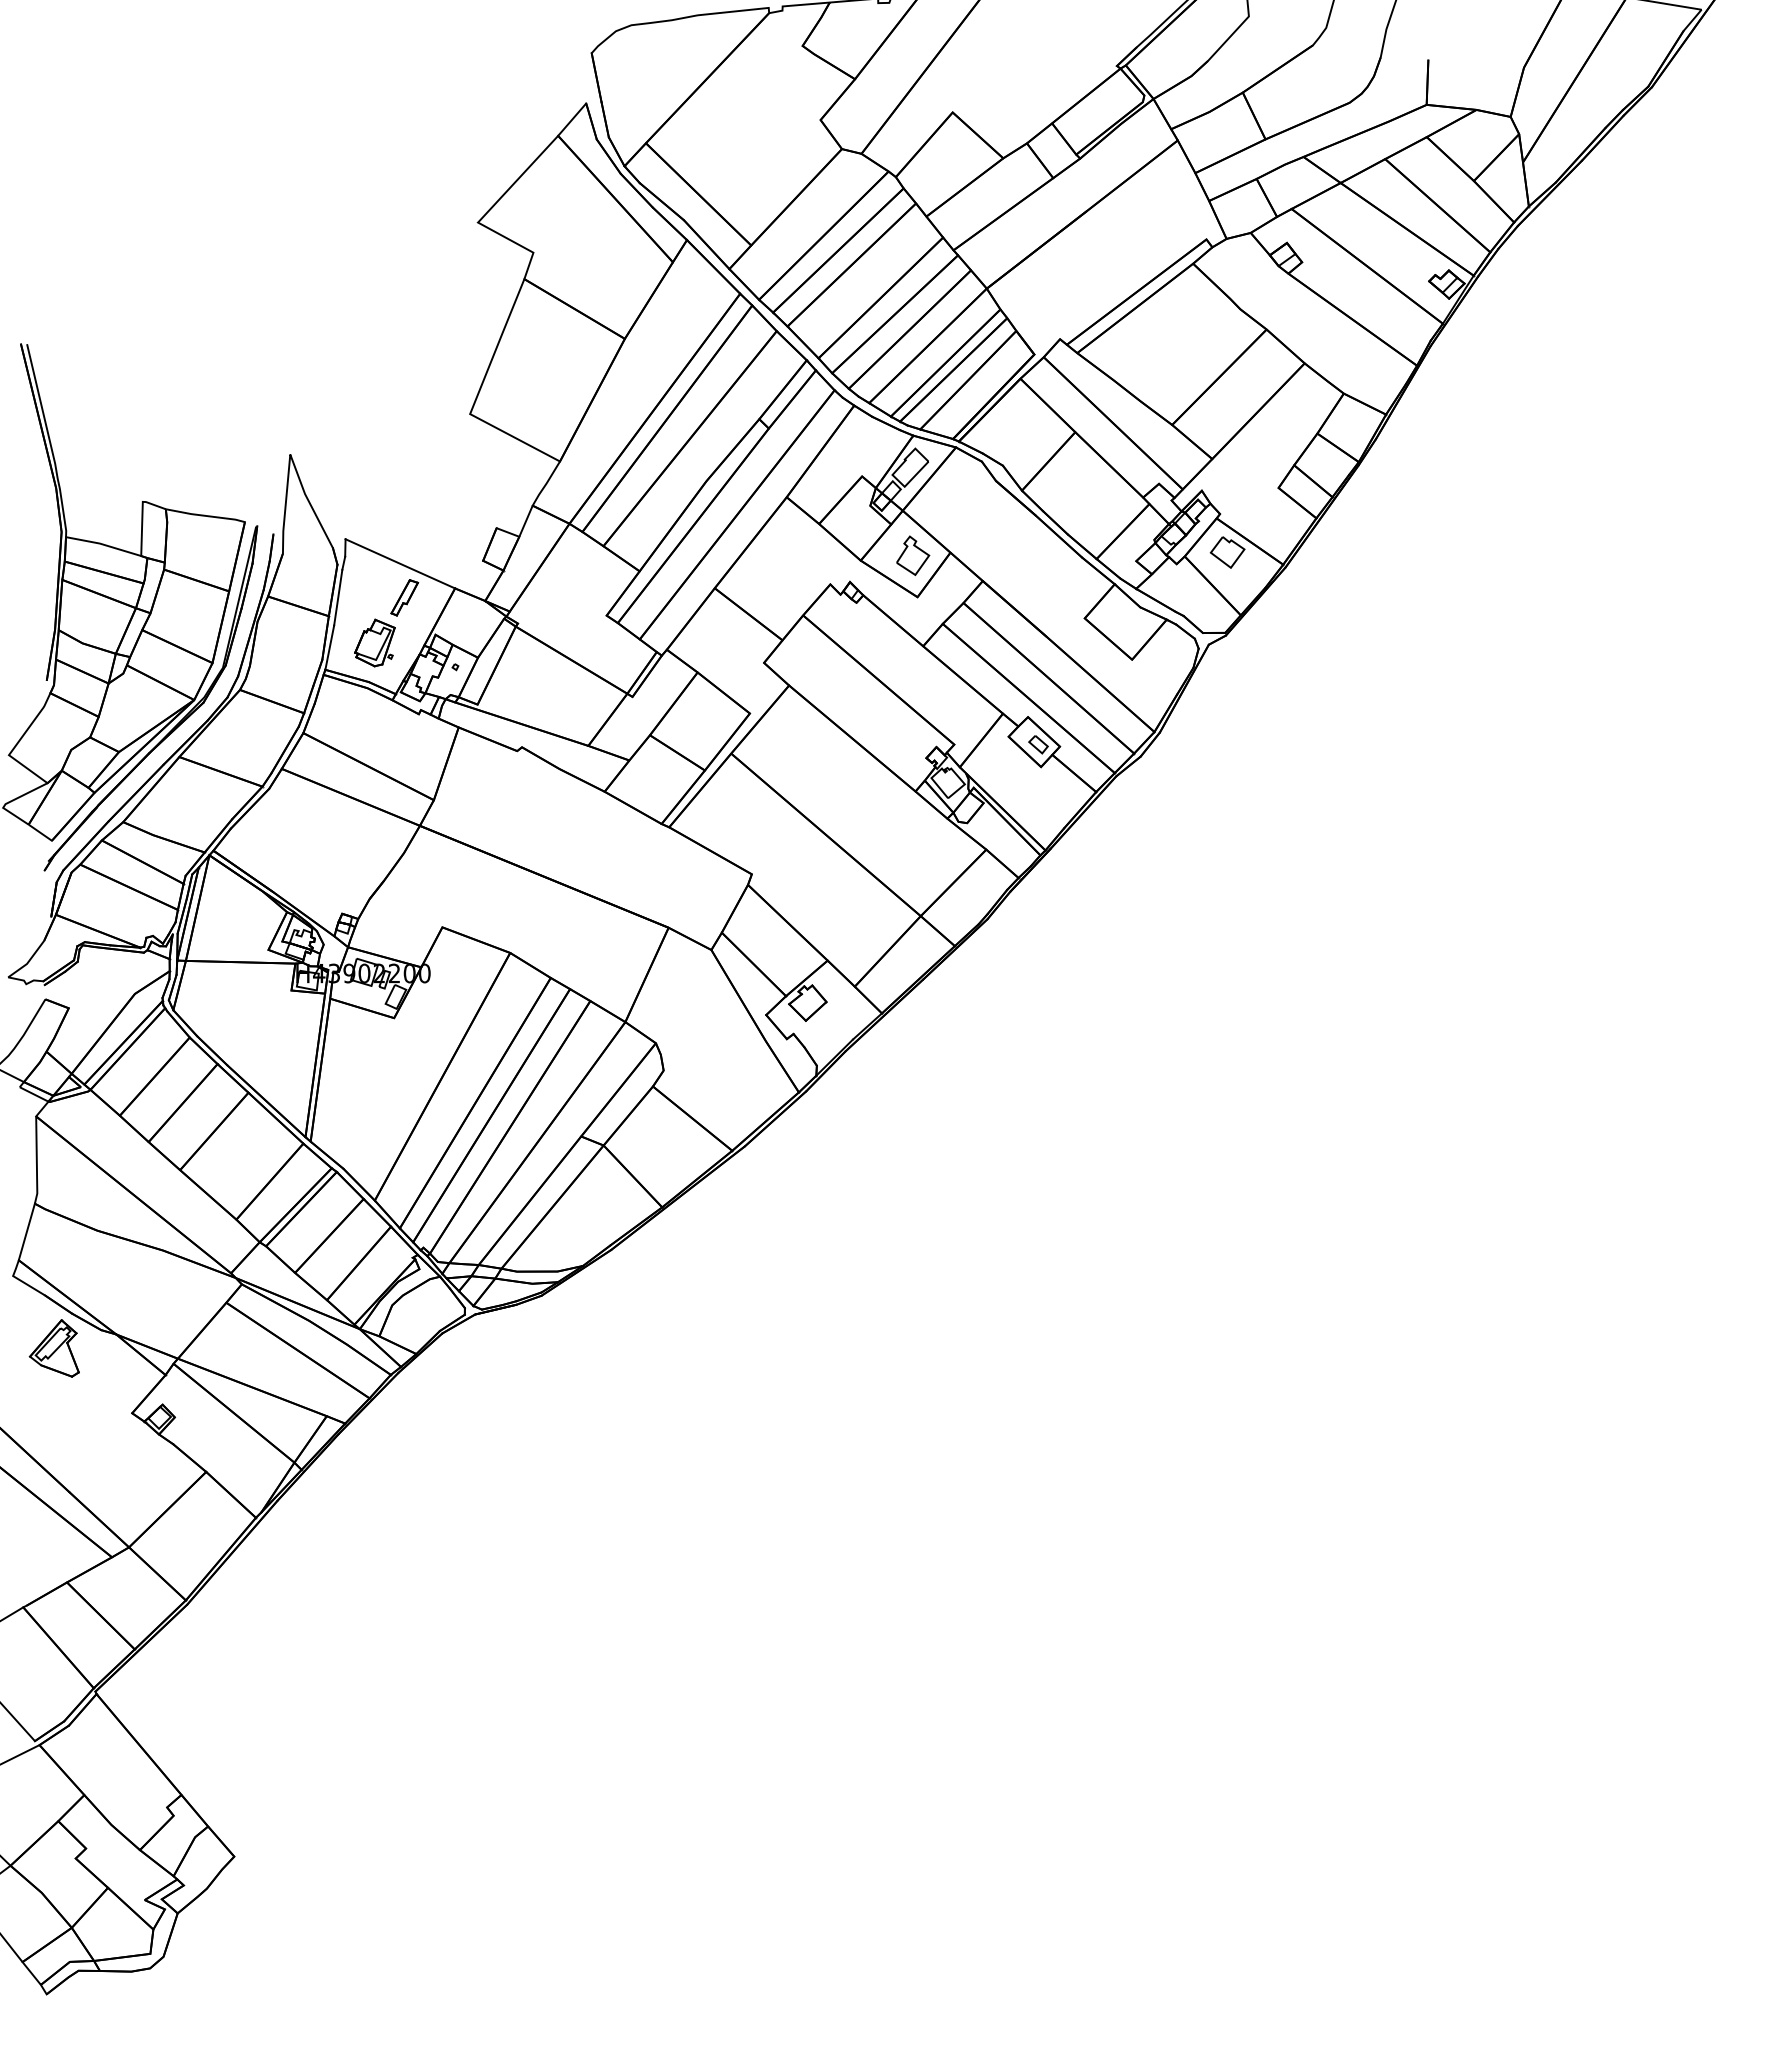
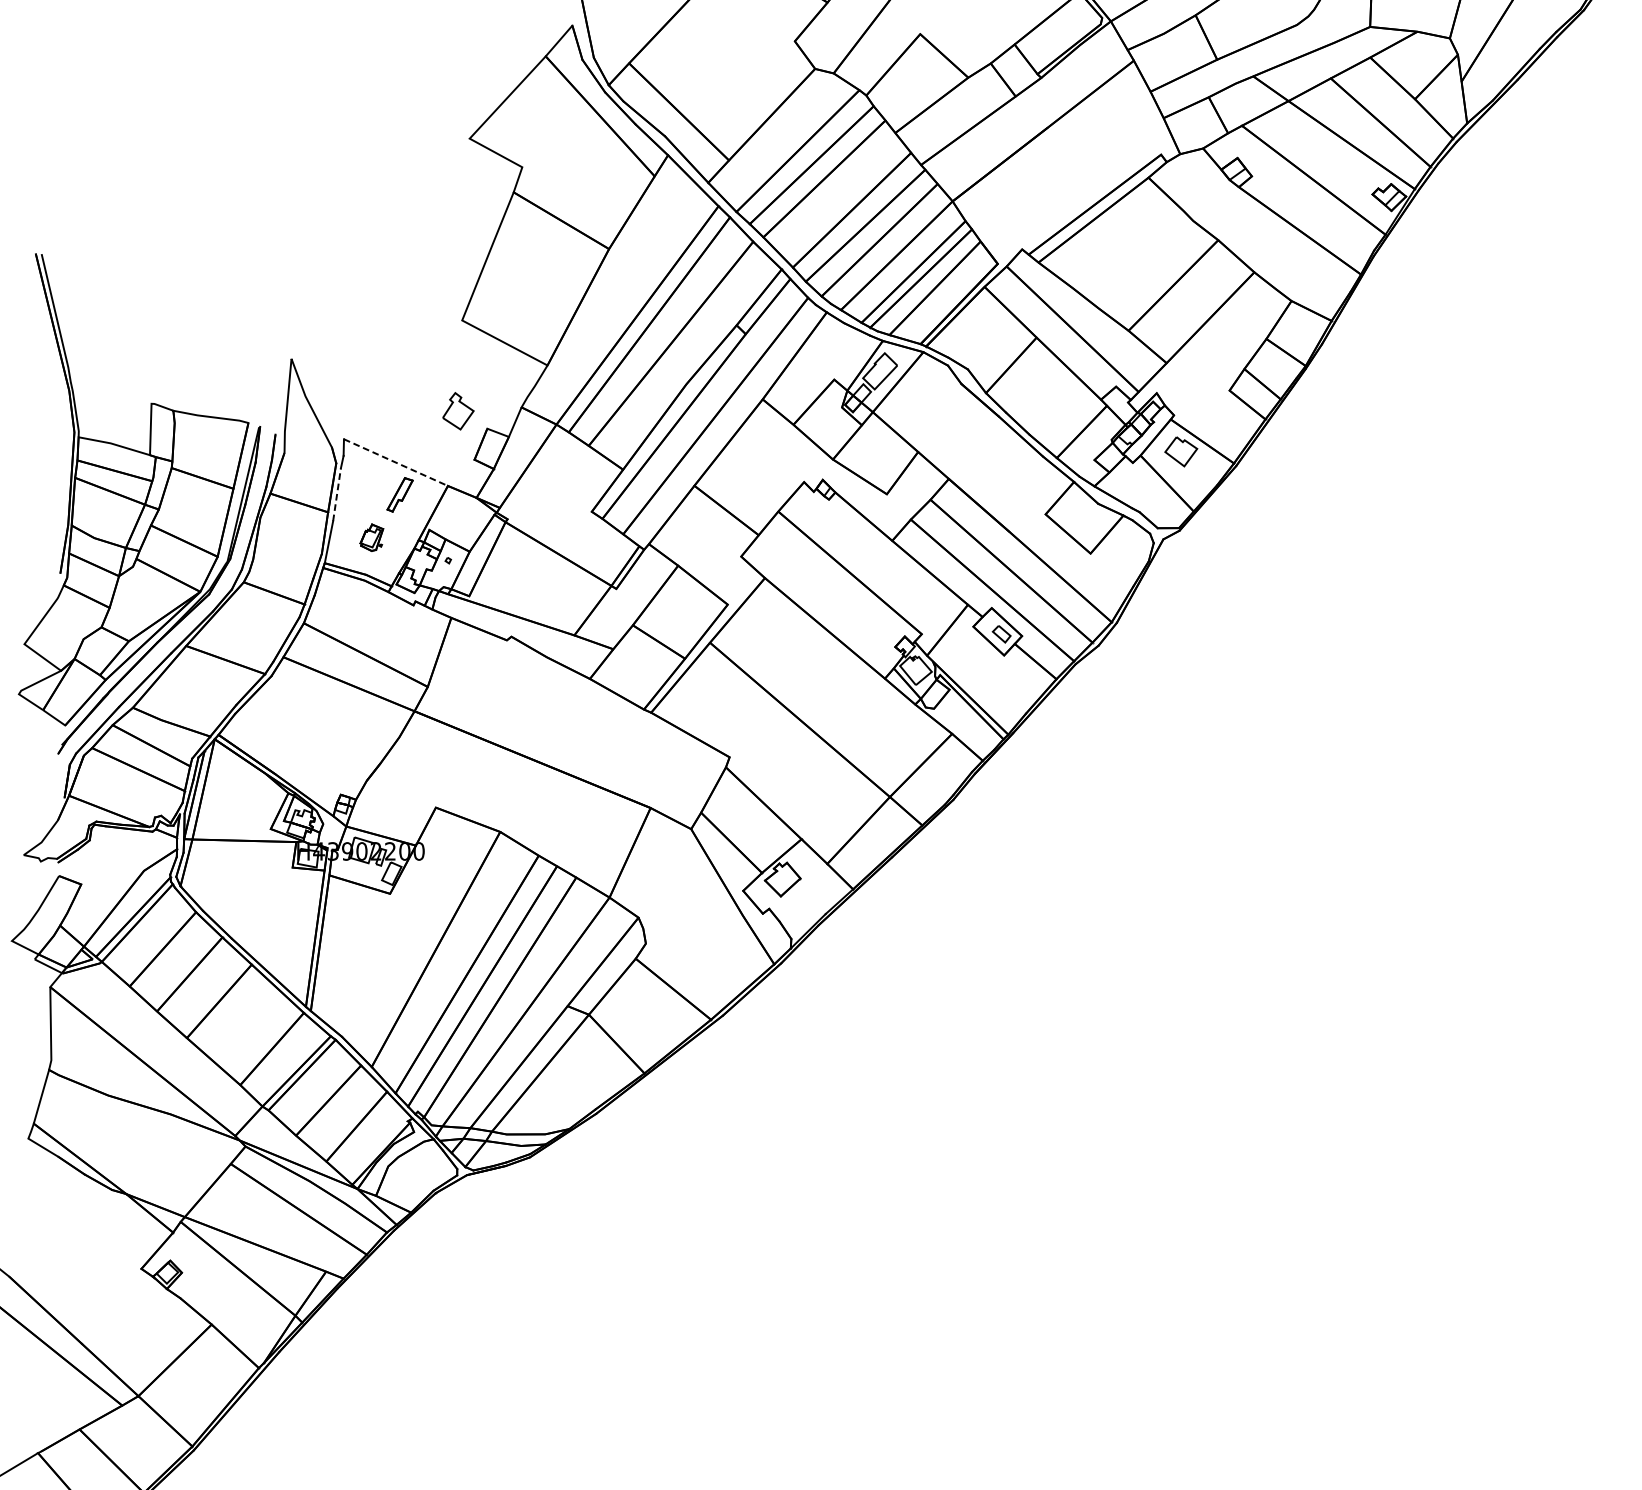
part: (913, 555) -> (458, 411), moved
line: (400, 564) -> (396, 463), solid -> dashed
line: (338, 597) -> (337, 494), solid -> dashed
part: (374, 642) -> (371, 537), size x0.6
part: (53, 1348) -> (66, 1207), removed

